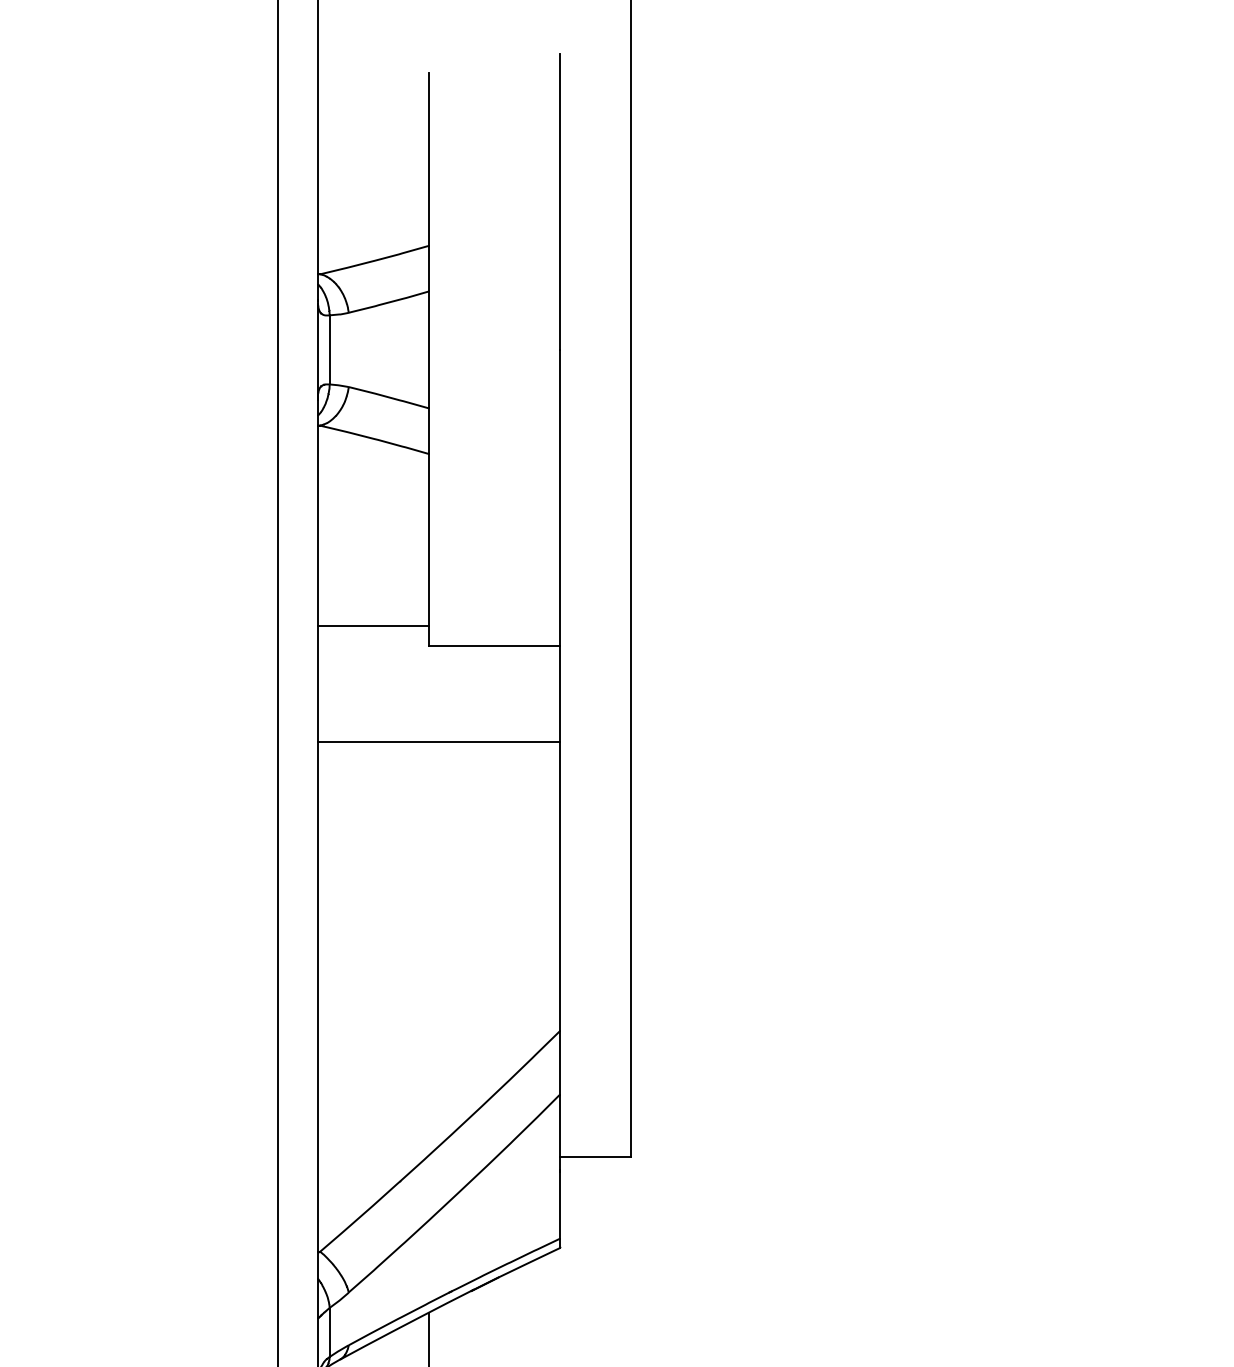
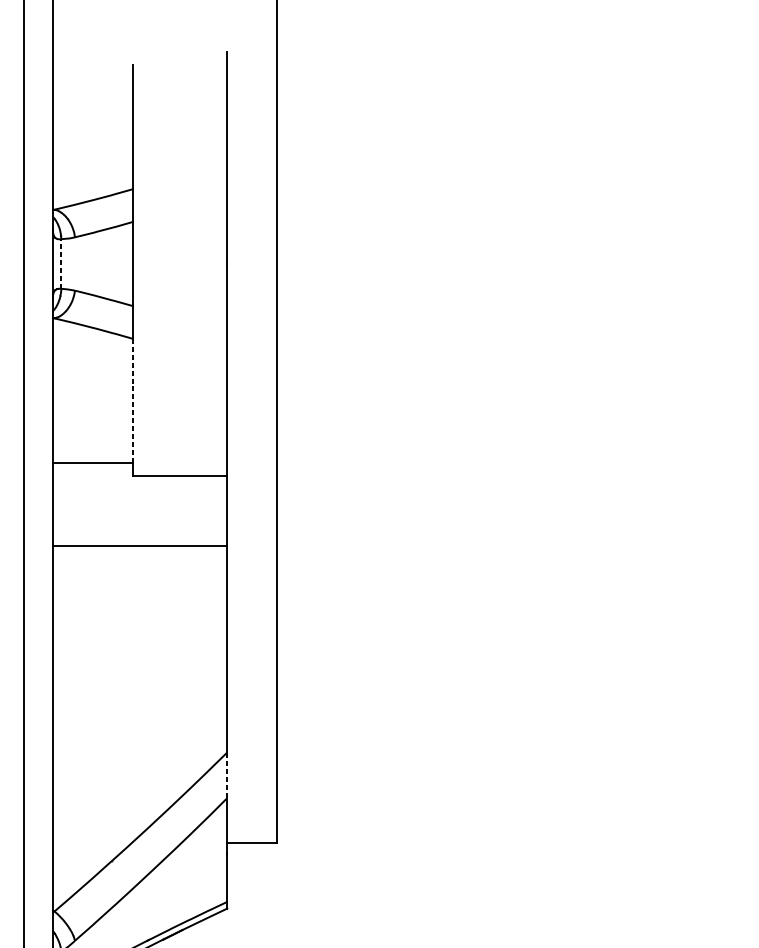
line: (329, 349) -> (61, 263), solid -> dashed
line: (428, 539) -> (132, 400), solid -> dashed
line: (560, 1062) -> (227, 775), solid -> dashed

